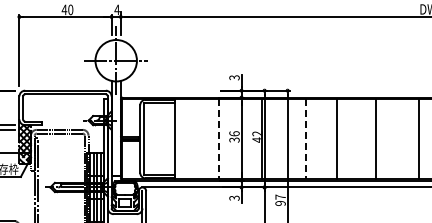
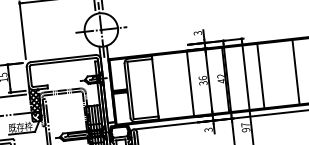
line: (336, 138) -> (295, 71), moved
line: (218, 139) -> (190, 84), dashed -> solid
line: (306, 139) -> (261, 76), dashed -> solid

